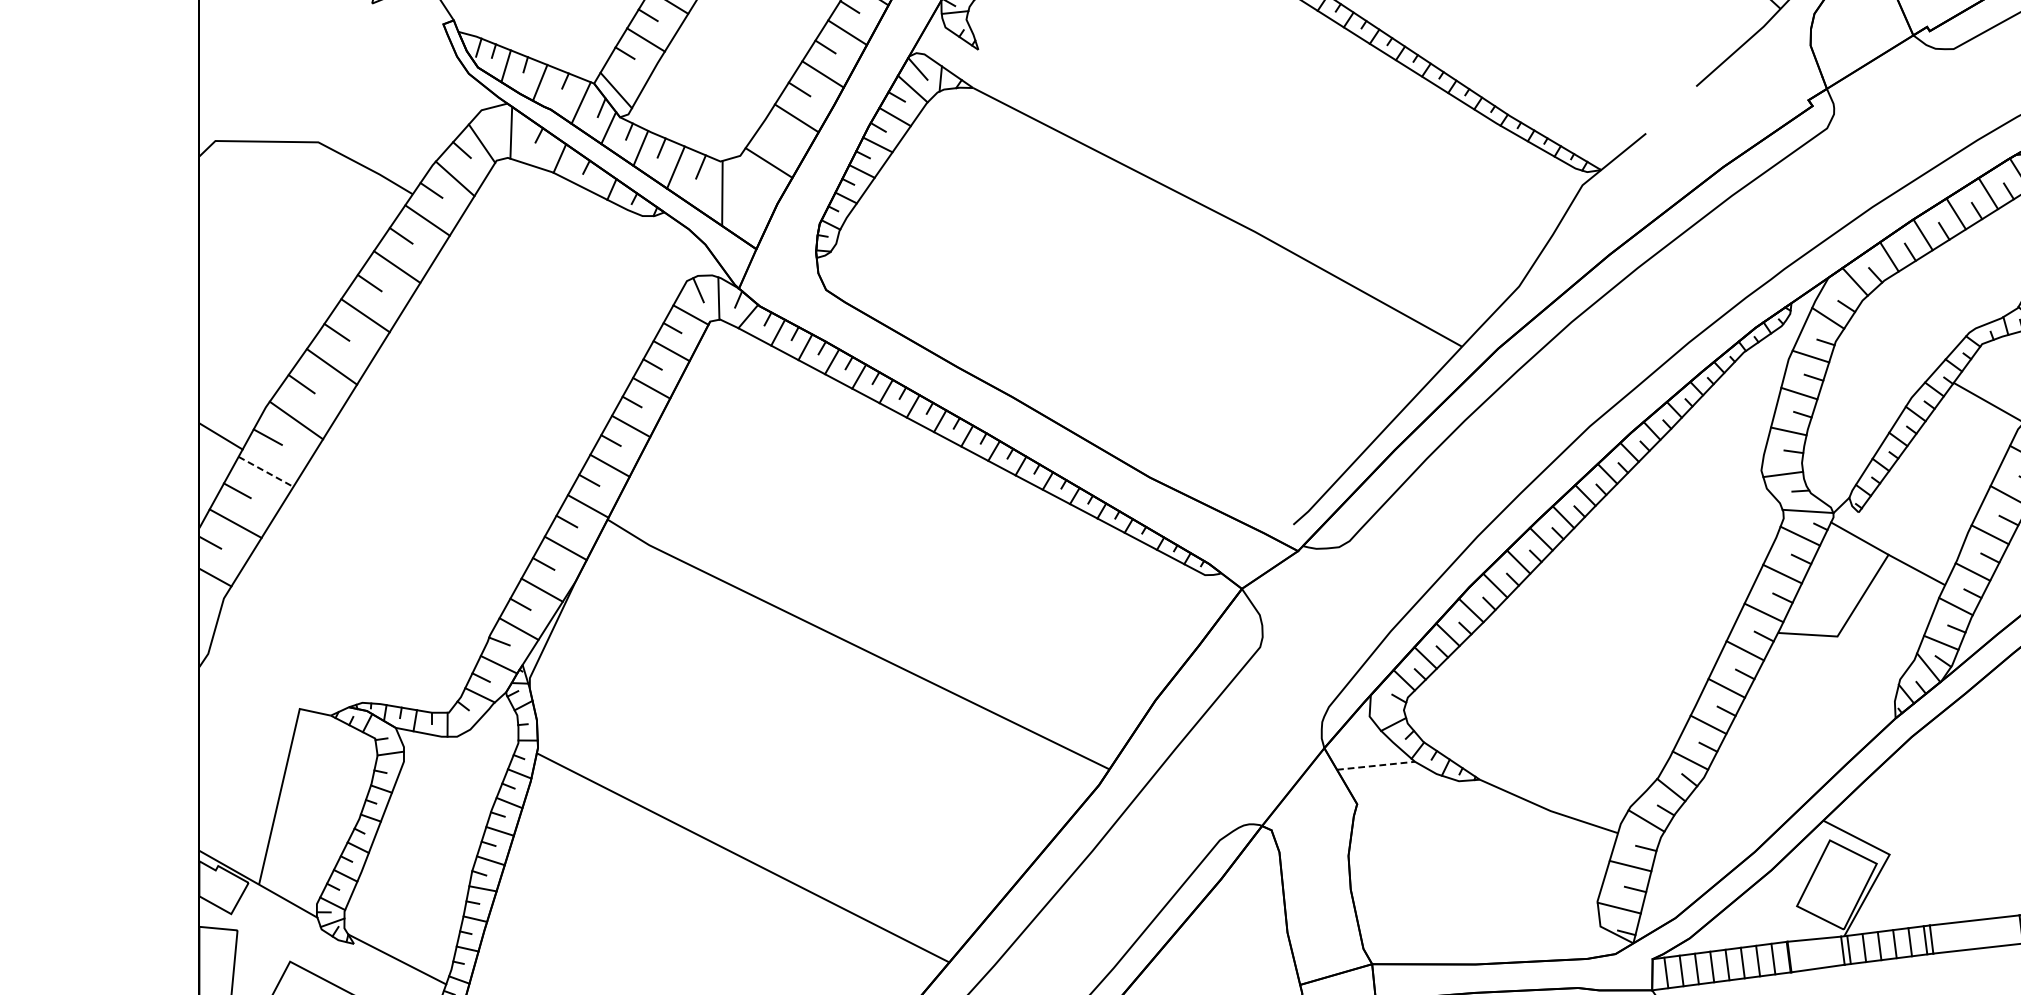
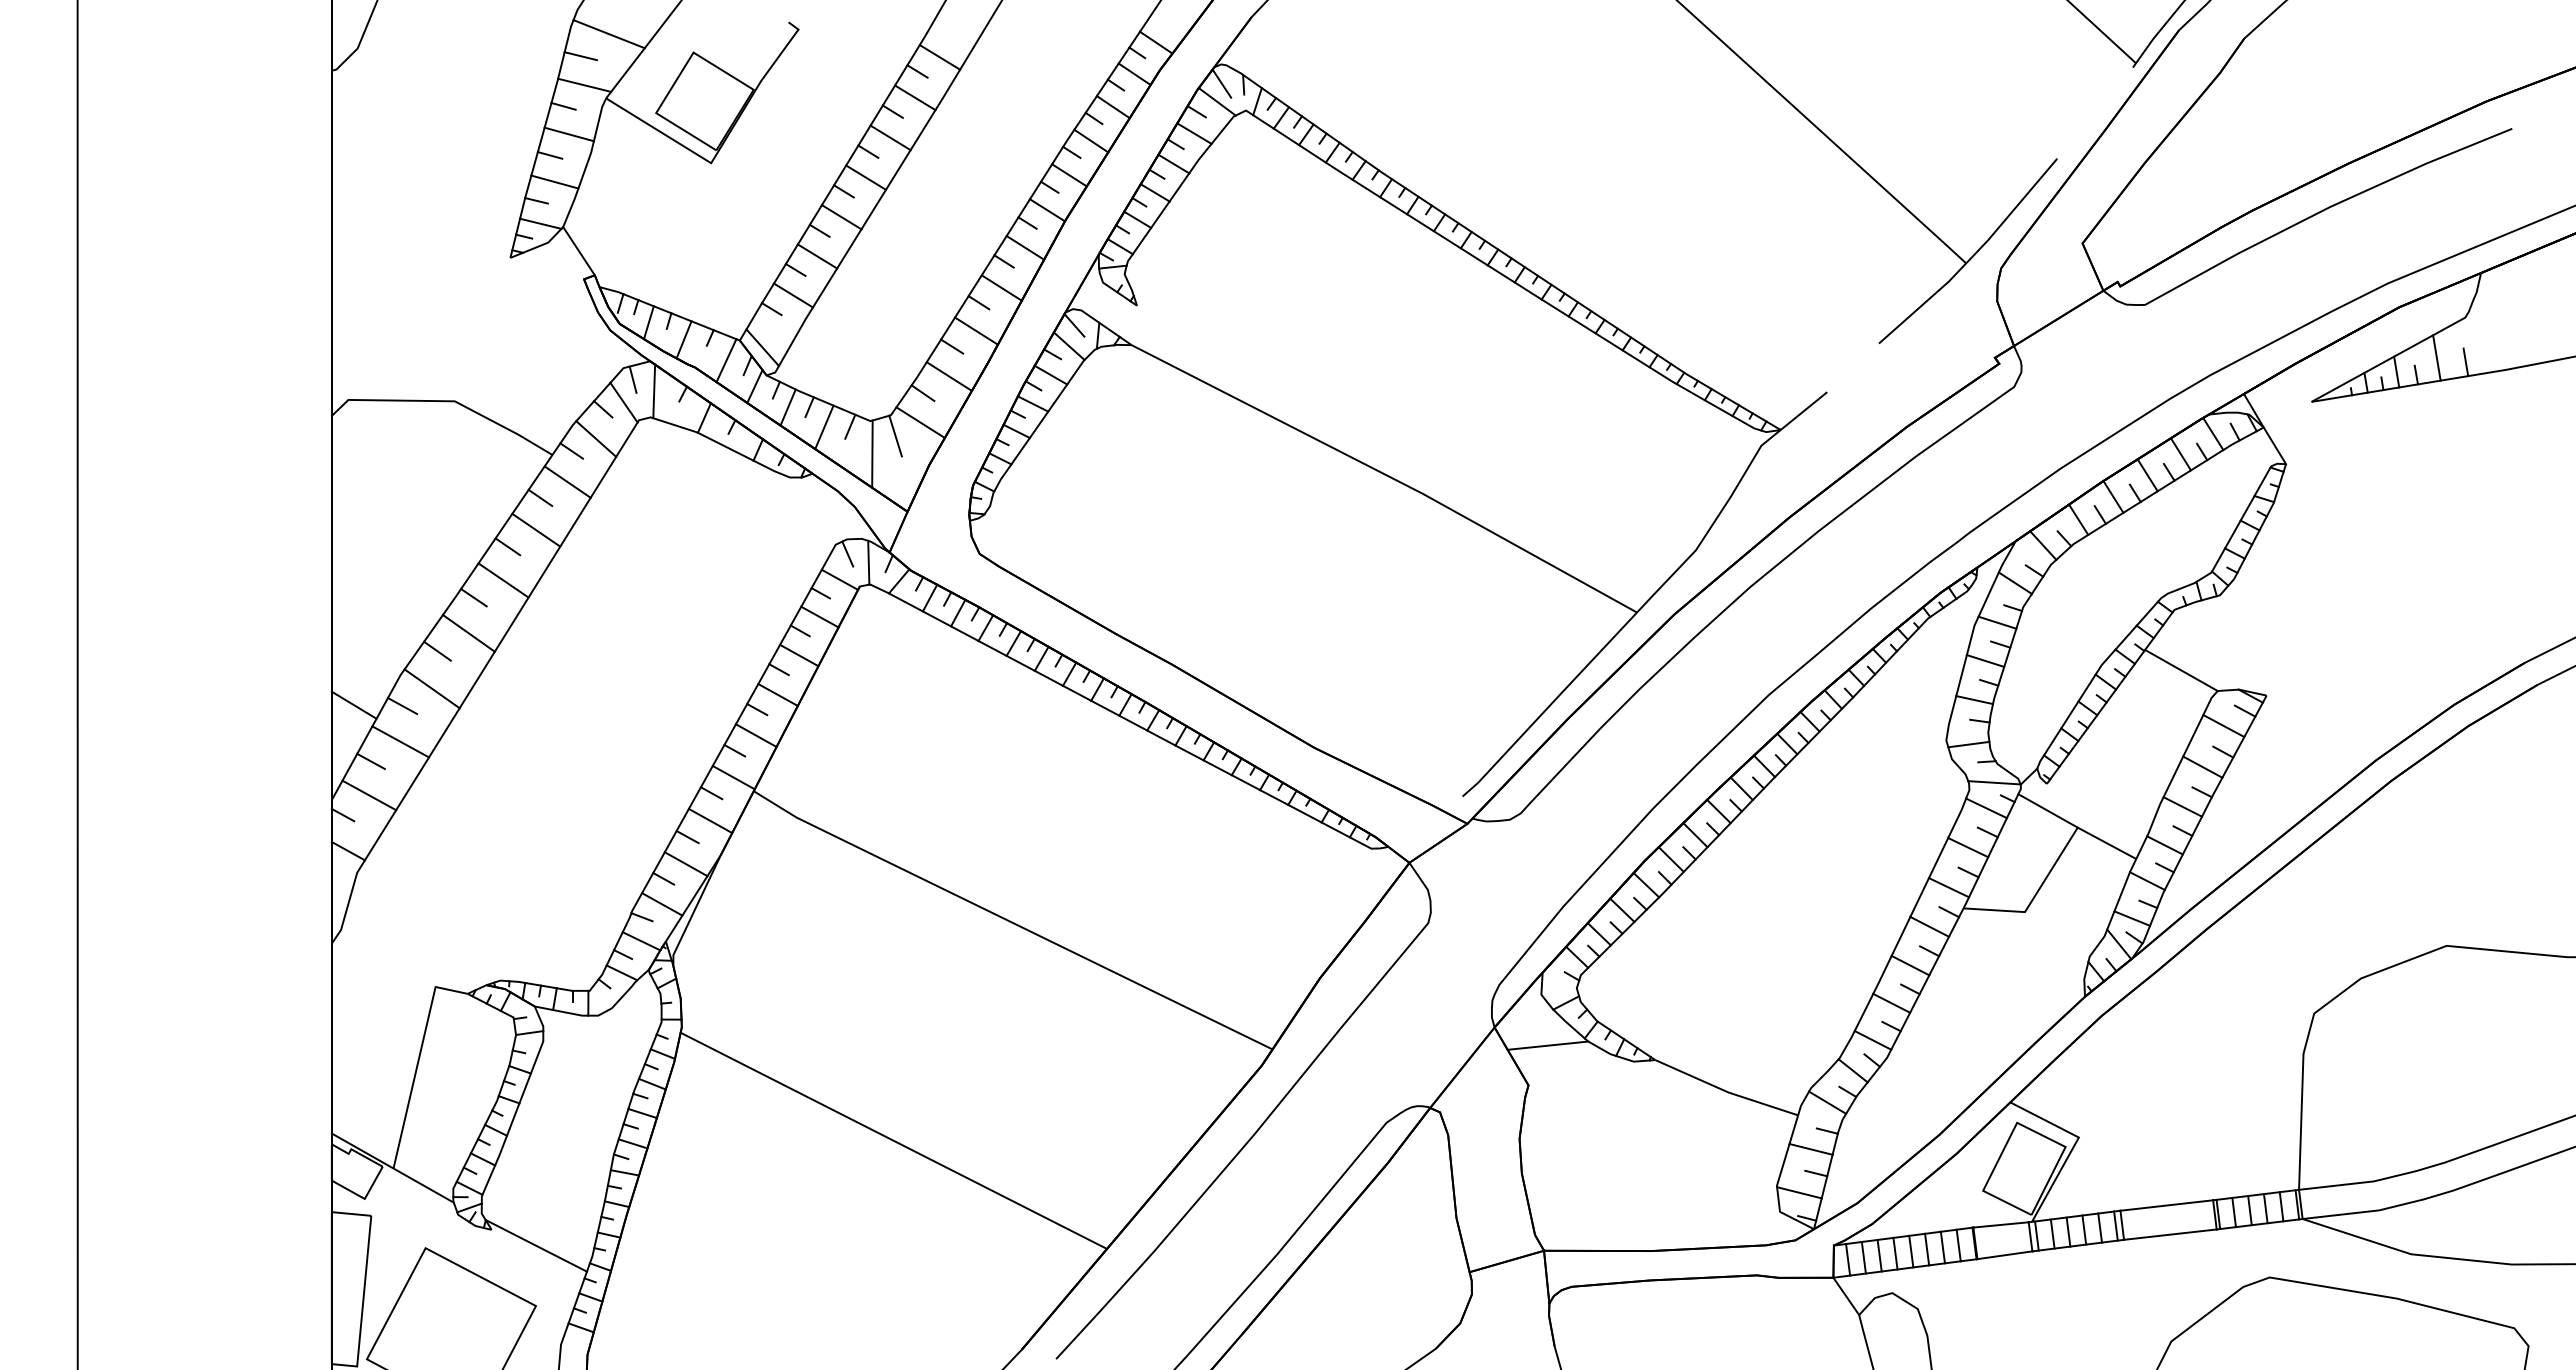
line: (490, 121) -> (632, 379), added
line: (770, 134) -> (922, 393), added
line: (744, 175) -> (895, 435), added
line: (266, 472) -> (401, 742), dashed -> solid
line: (1376, 765) -> (1548, 1045), dashed -> solid

